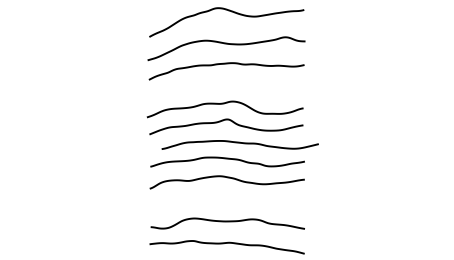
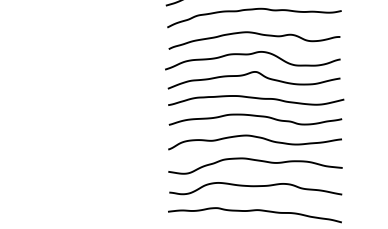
curve: (229, 86) -> (257, 34), added
curve: (239, 143) -> (255, 98), moved
curve: (228, 199) -> (256, 161), added

